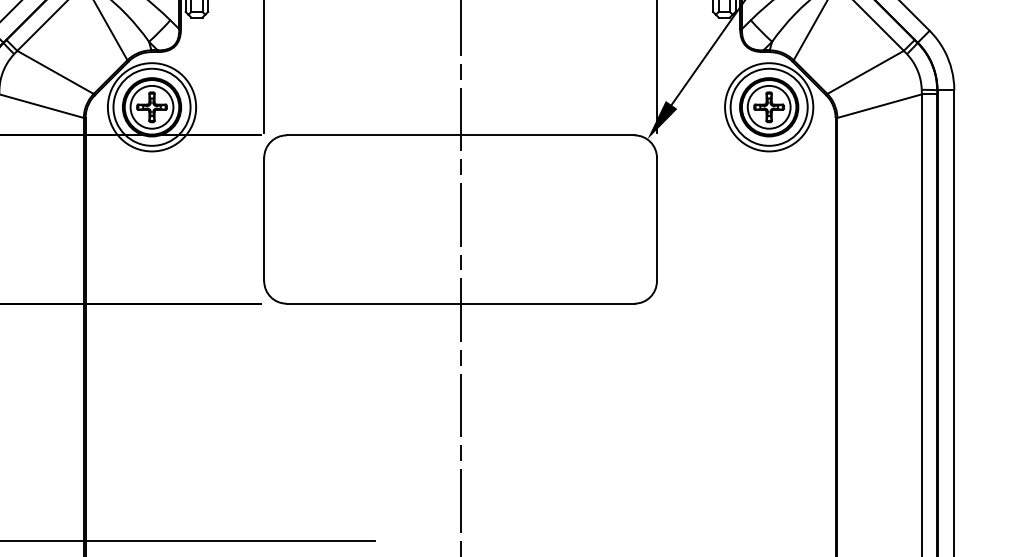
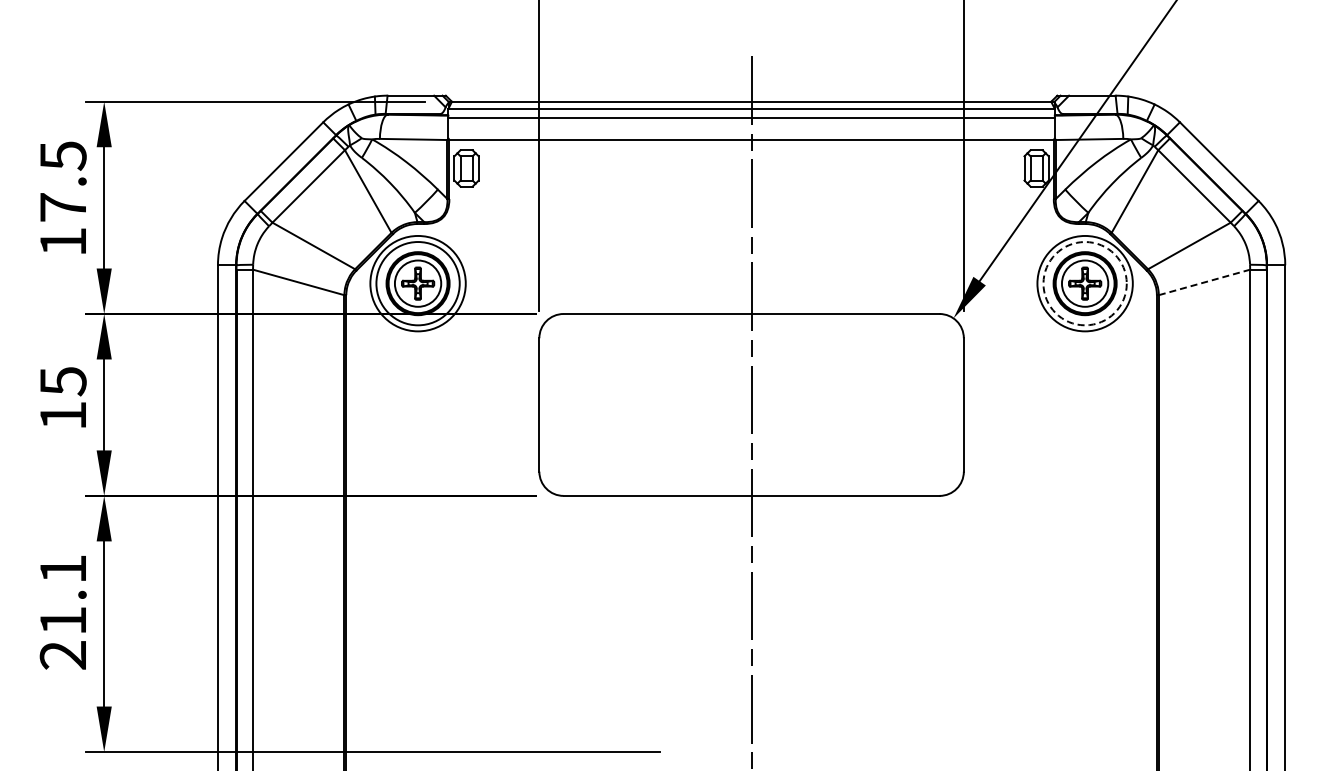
line: (880, 106) -> (1205, 282), solid -> dashed
circle: (768, 107) -> (1084, 283), solid -> dashed

